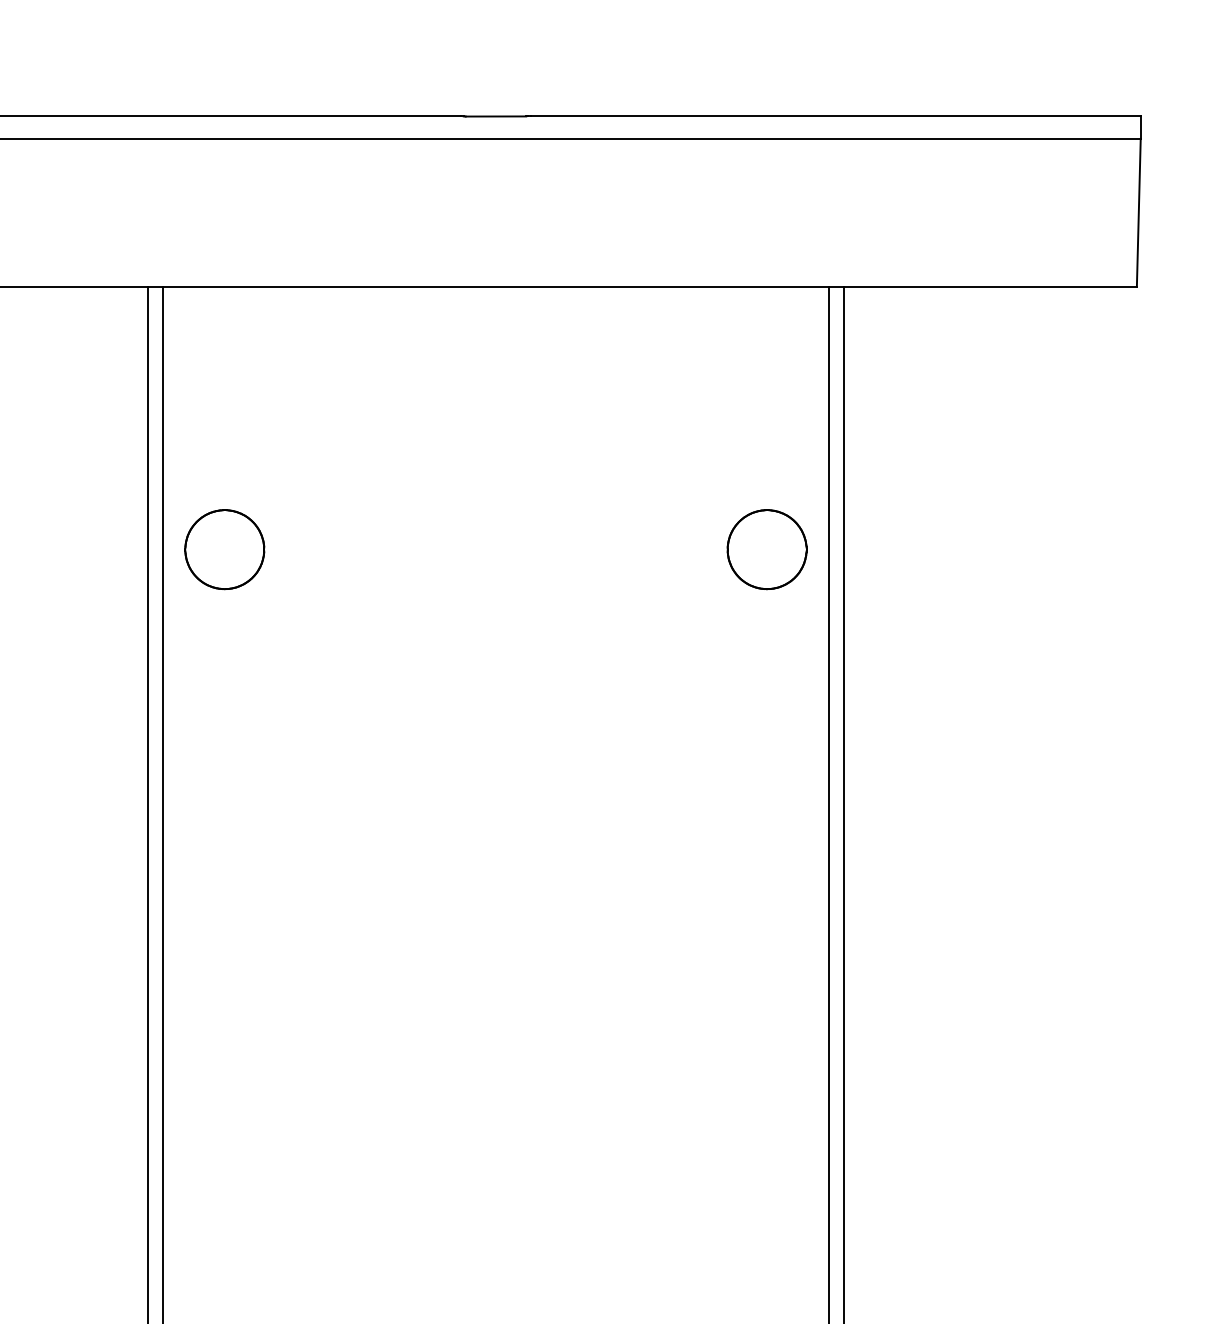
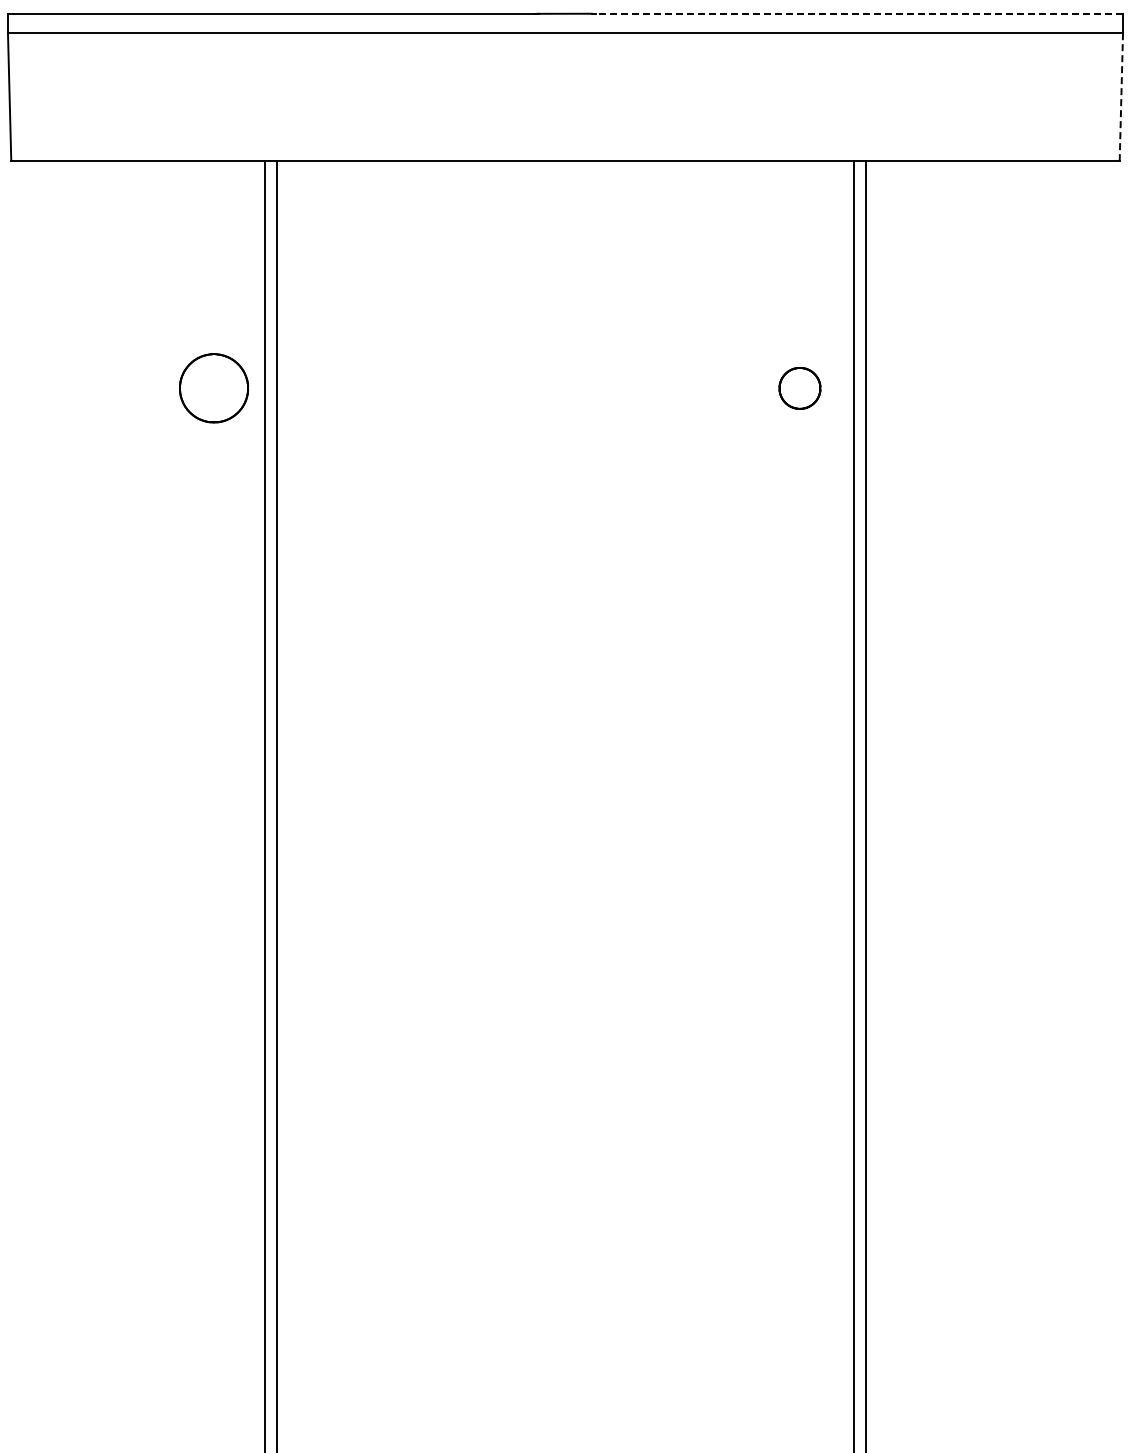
line: (835, 116) -> (859, 13), solid -> dashed
line: (1138, 213) -> (1121, 97), solid -> dashed
part: (225, 549) -> (214, 388), moved
part: (766, 549) -> (799, 388), size x0.6

